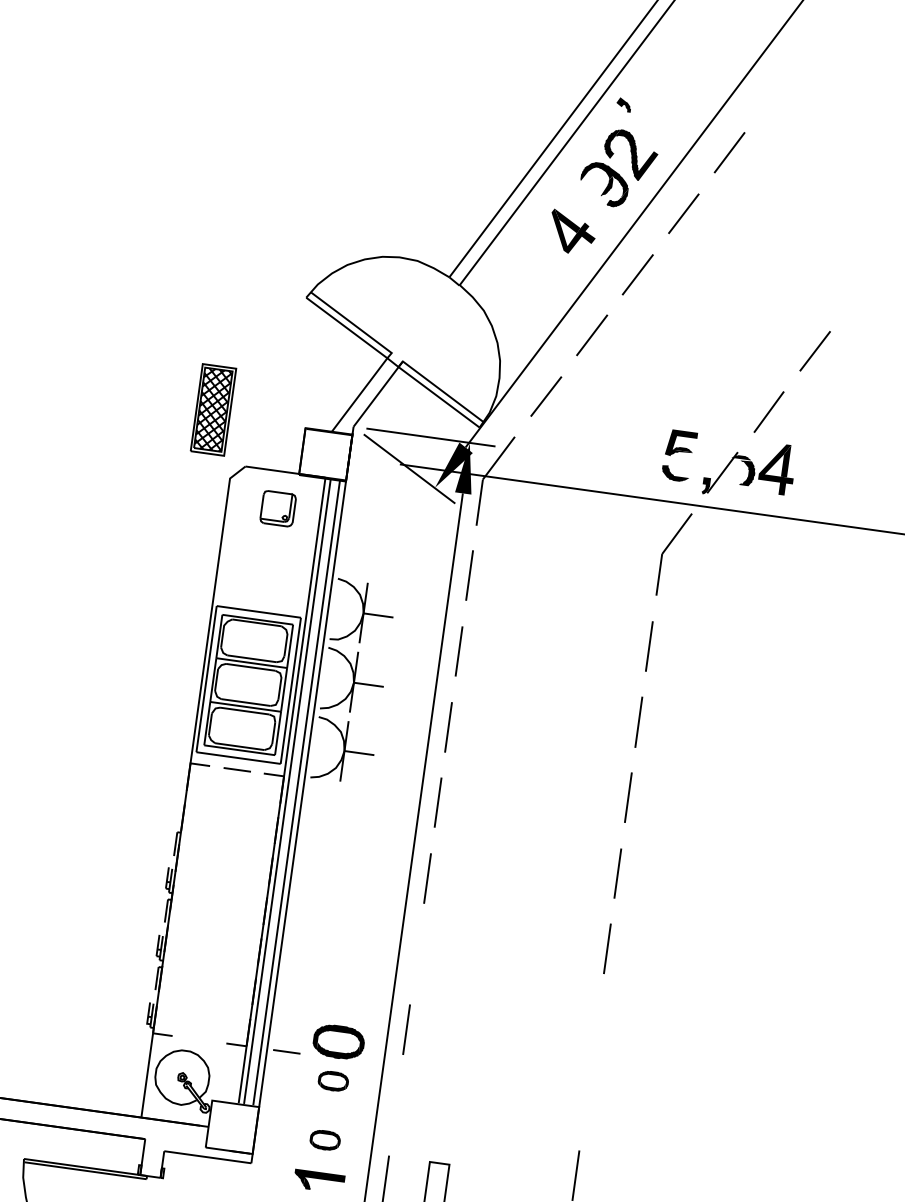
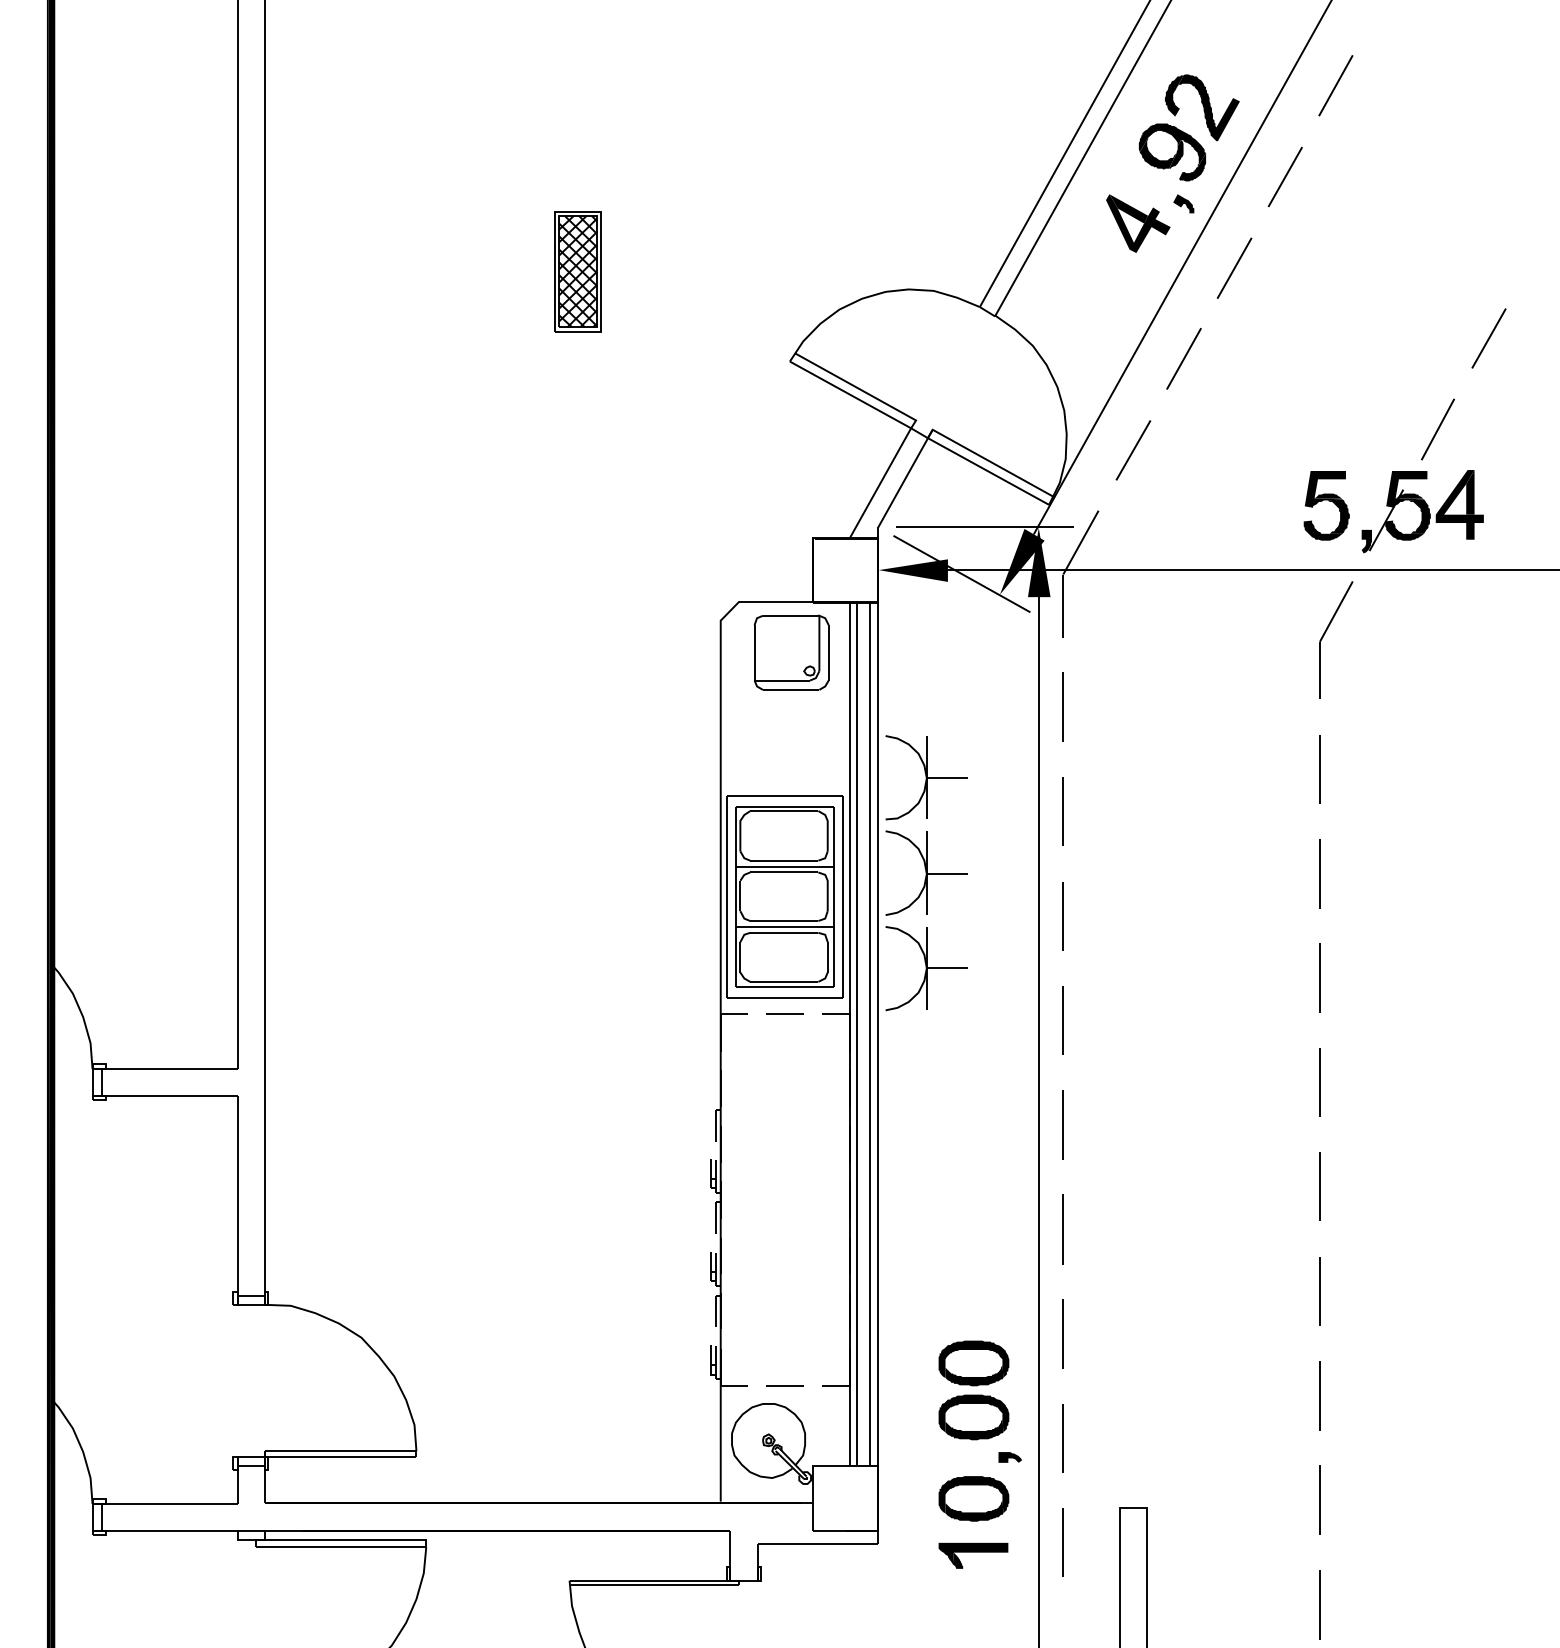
part: (623, 104) -> (1183, 203), moved
fill: (593, 183) -> (1157, 153), added
part: (212, 409) -> (577, 271), moved
fill: (740, 452) -> (1406, 489), added
fill: (374, 461) -> (912, 570), added
fill: (686, 464) -> (1336, 516), added
fill: (733, 481) -> (1403, 530), added
part: (278, 508) -> (791, 652), size x1.67
line: (416, 954) -> (1062, 1229), added
line: (596, 1024) -> (1319, 1291), added
line: (286, 1051) -> (784, 1385), moved
part: (333, 1081) -> (973, 1417), size x1.67
line: (586, 1100) -> (1319, 1395), added
line: (395, 1105) -> (1062, 1438), added
part: (355, 1113) -> (1009, 1457), added
part: (324, 1140) -> (973, 1498), size x1.67

